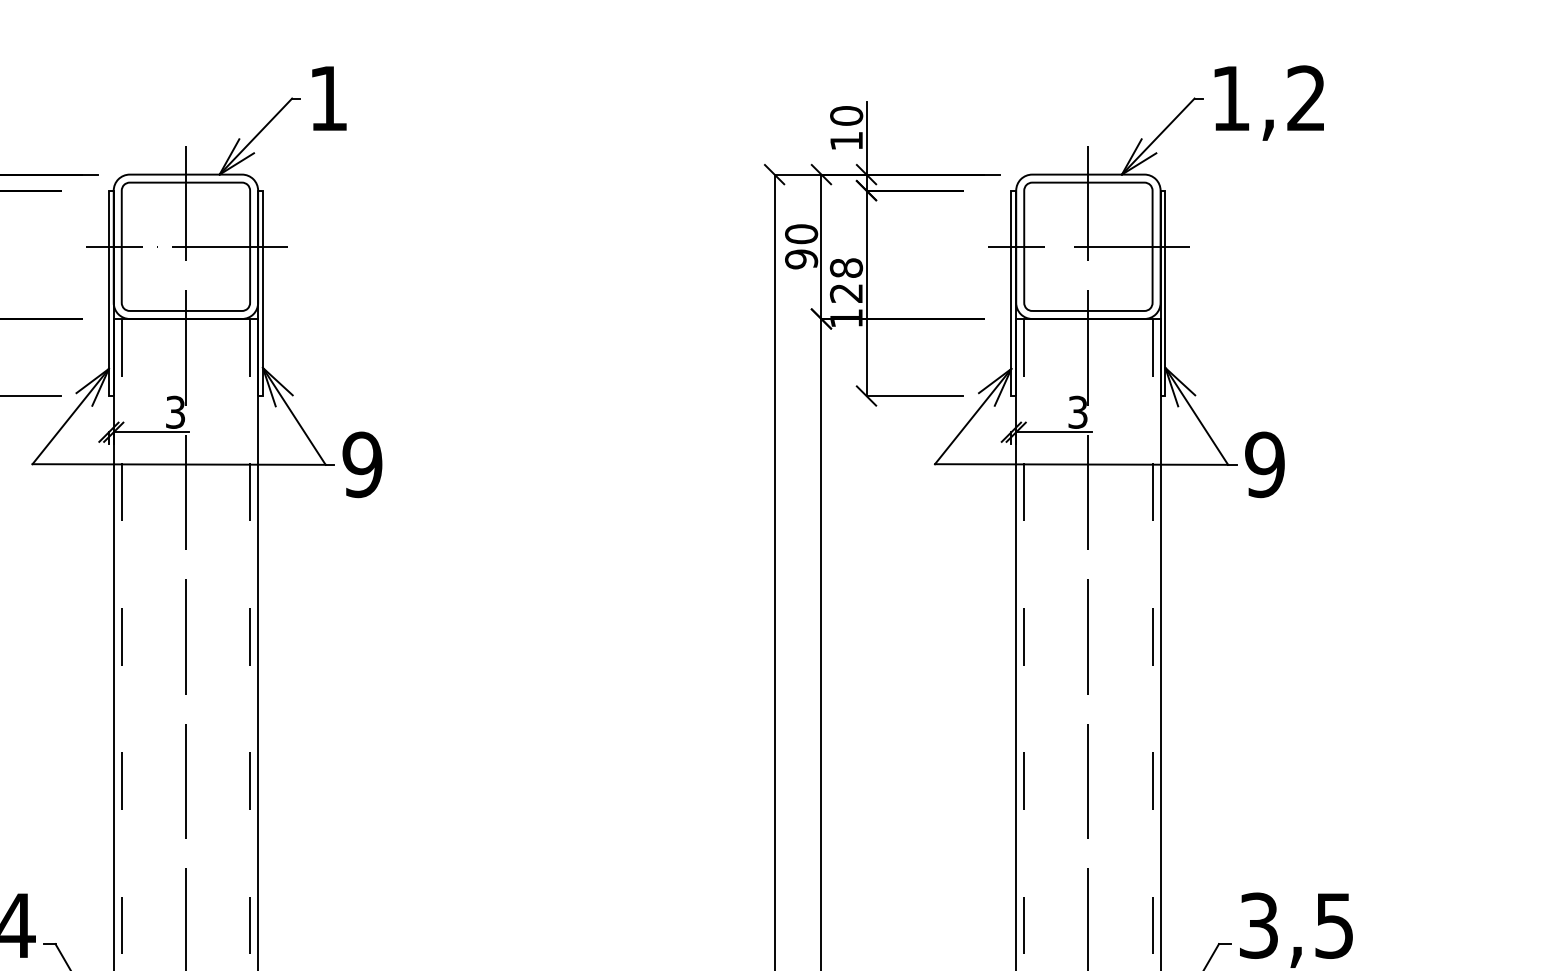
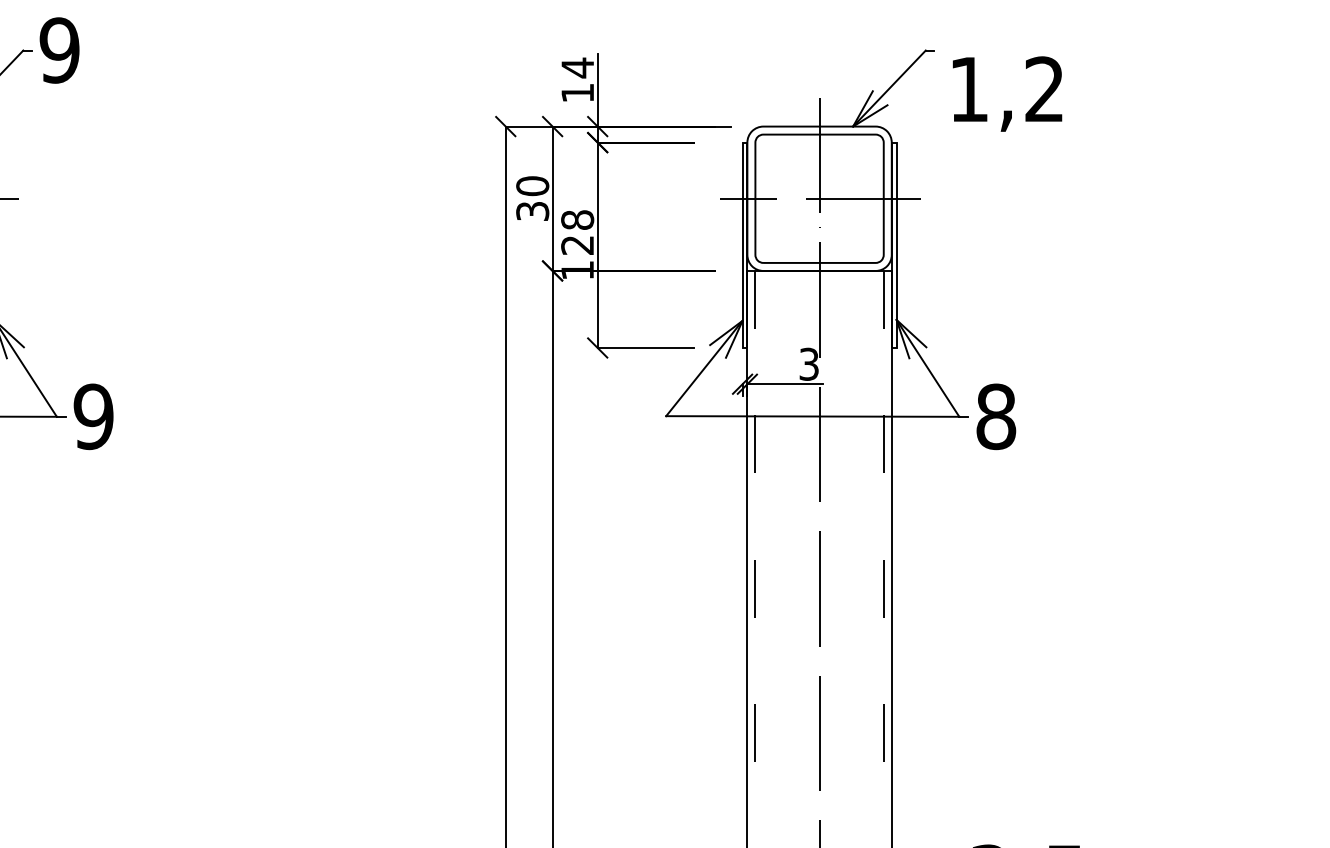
text: (328, 98) -> (59, 50), 1 -> 9
text: (1268, 102) -> (1006, 93), moved
text: (846, 115) -> (577, 67), 10 -> 14
text: (801, 259) -> (532, 211), 90 -> 30
text: (1264, 464) -> (995, 416), 9 -> 8

